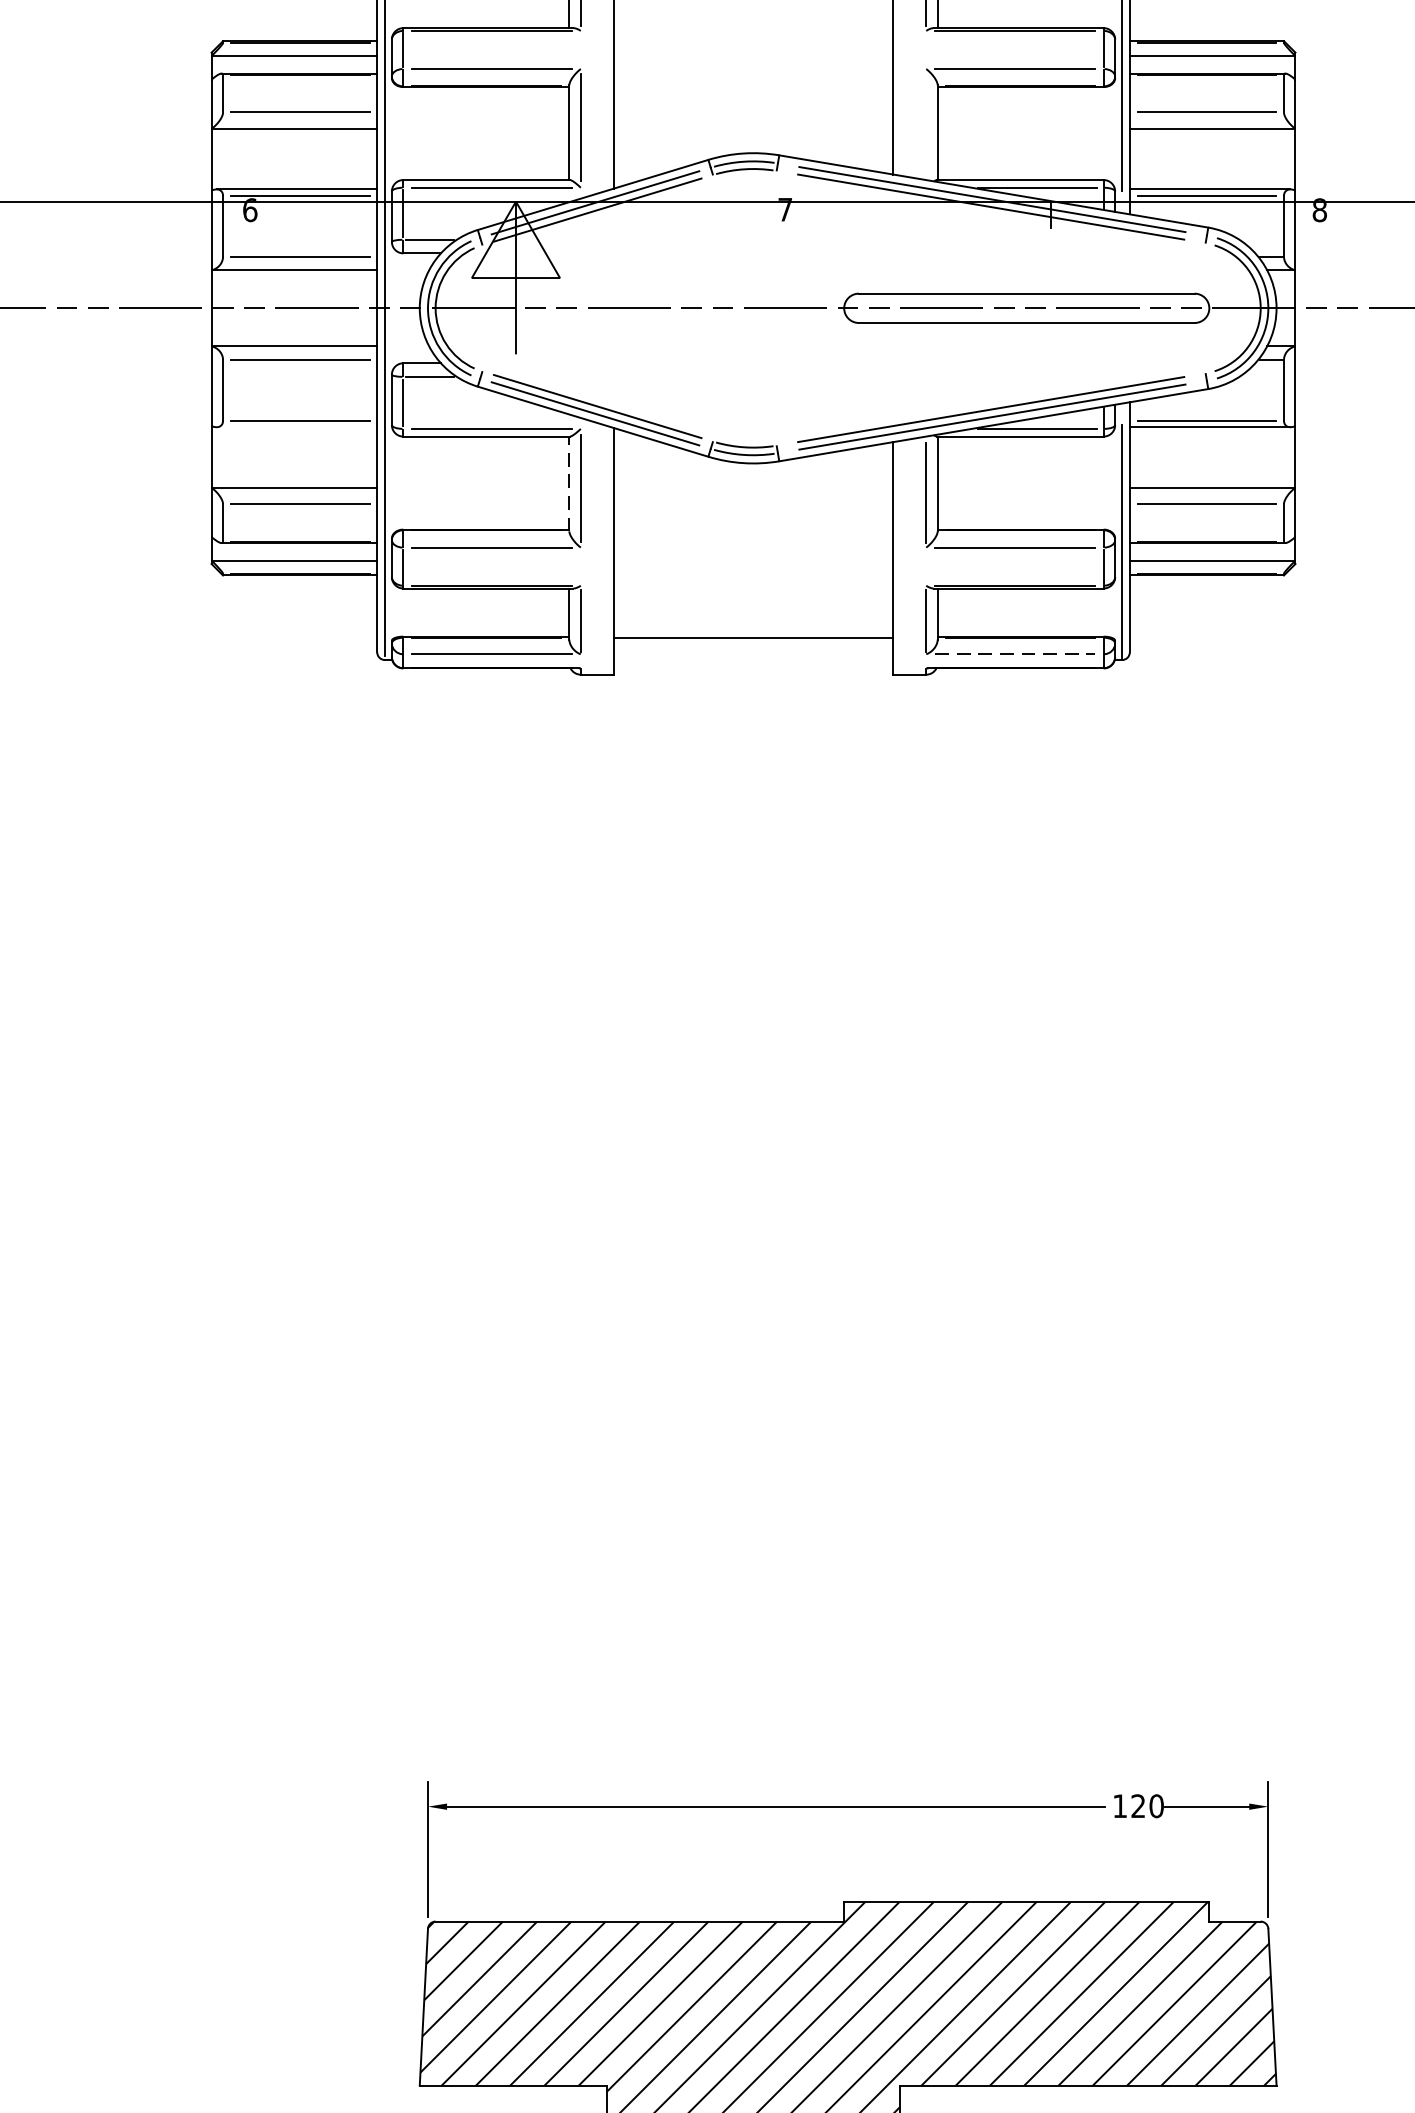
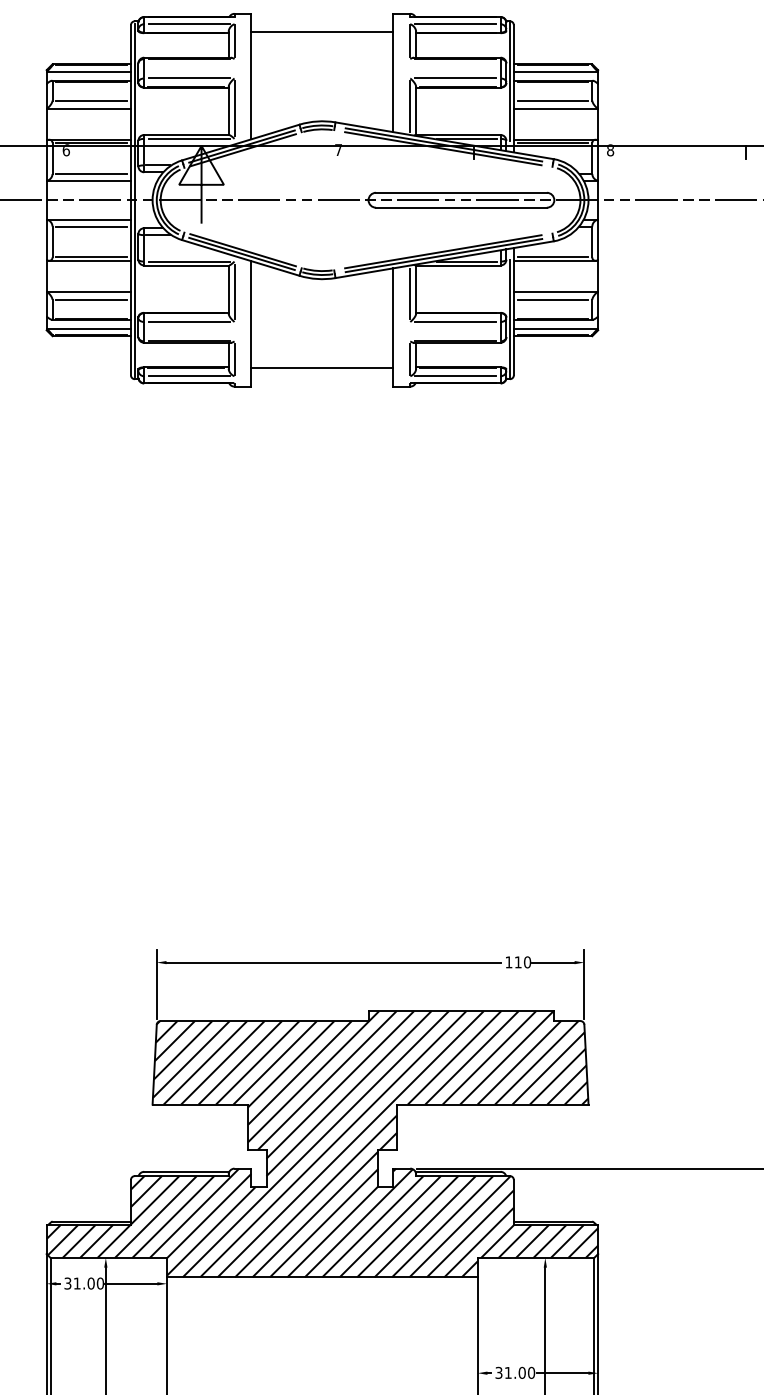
line: (926, 124) -> (410, 106), added
line: (295, 426) -> (89, 260), added
line: (568, 483) -> (228, 289), dashed -> solid
line: (1015, 654) -> (455, 376), dashed -> solid
text: (1136, 1806) -> (517, 962), 120 -> 110

